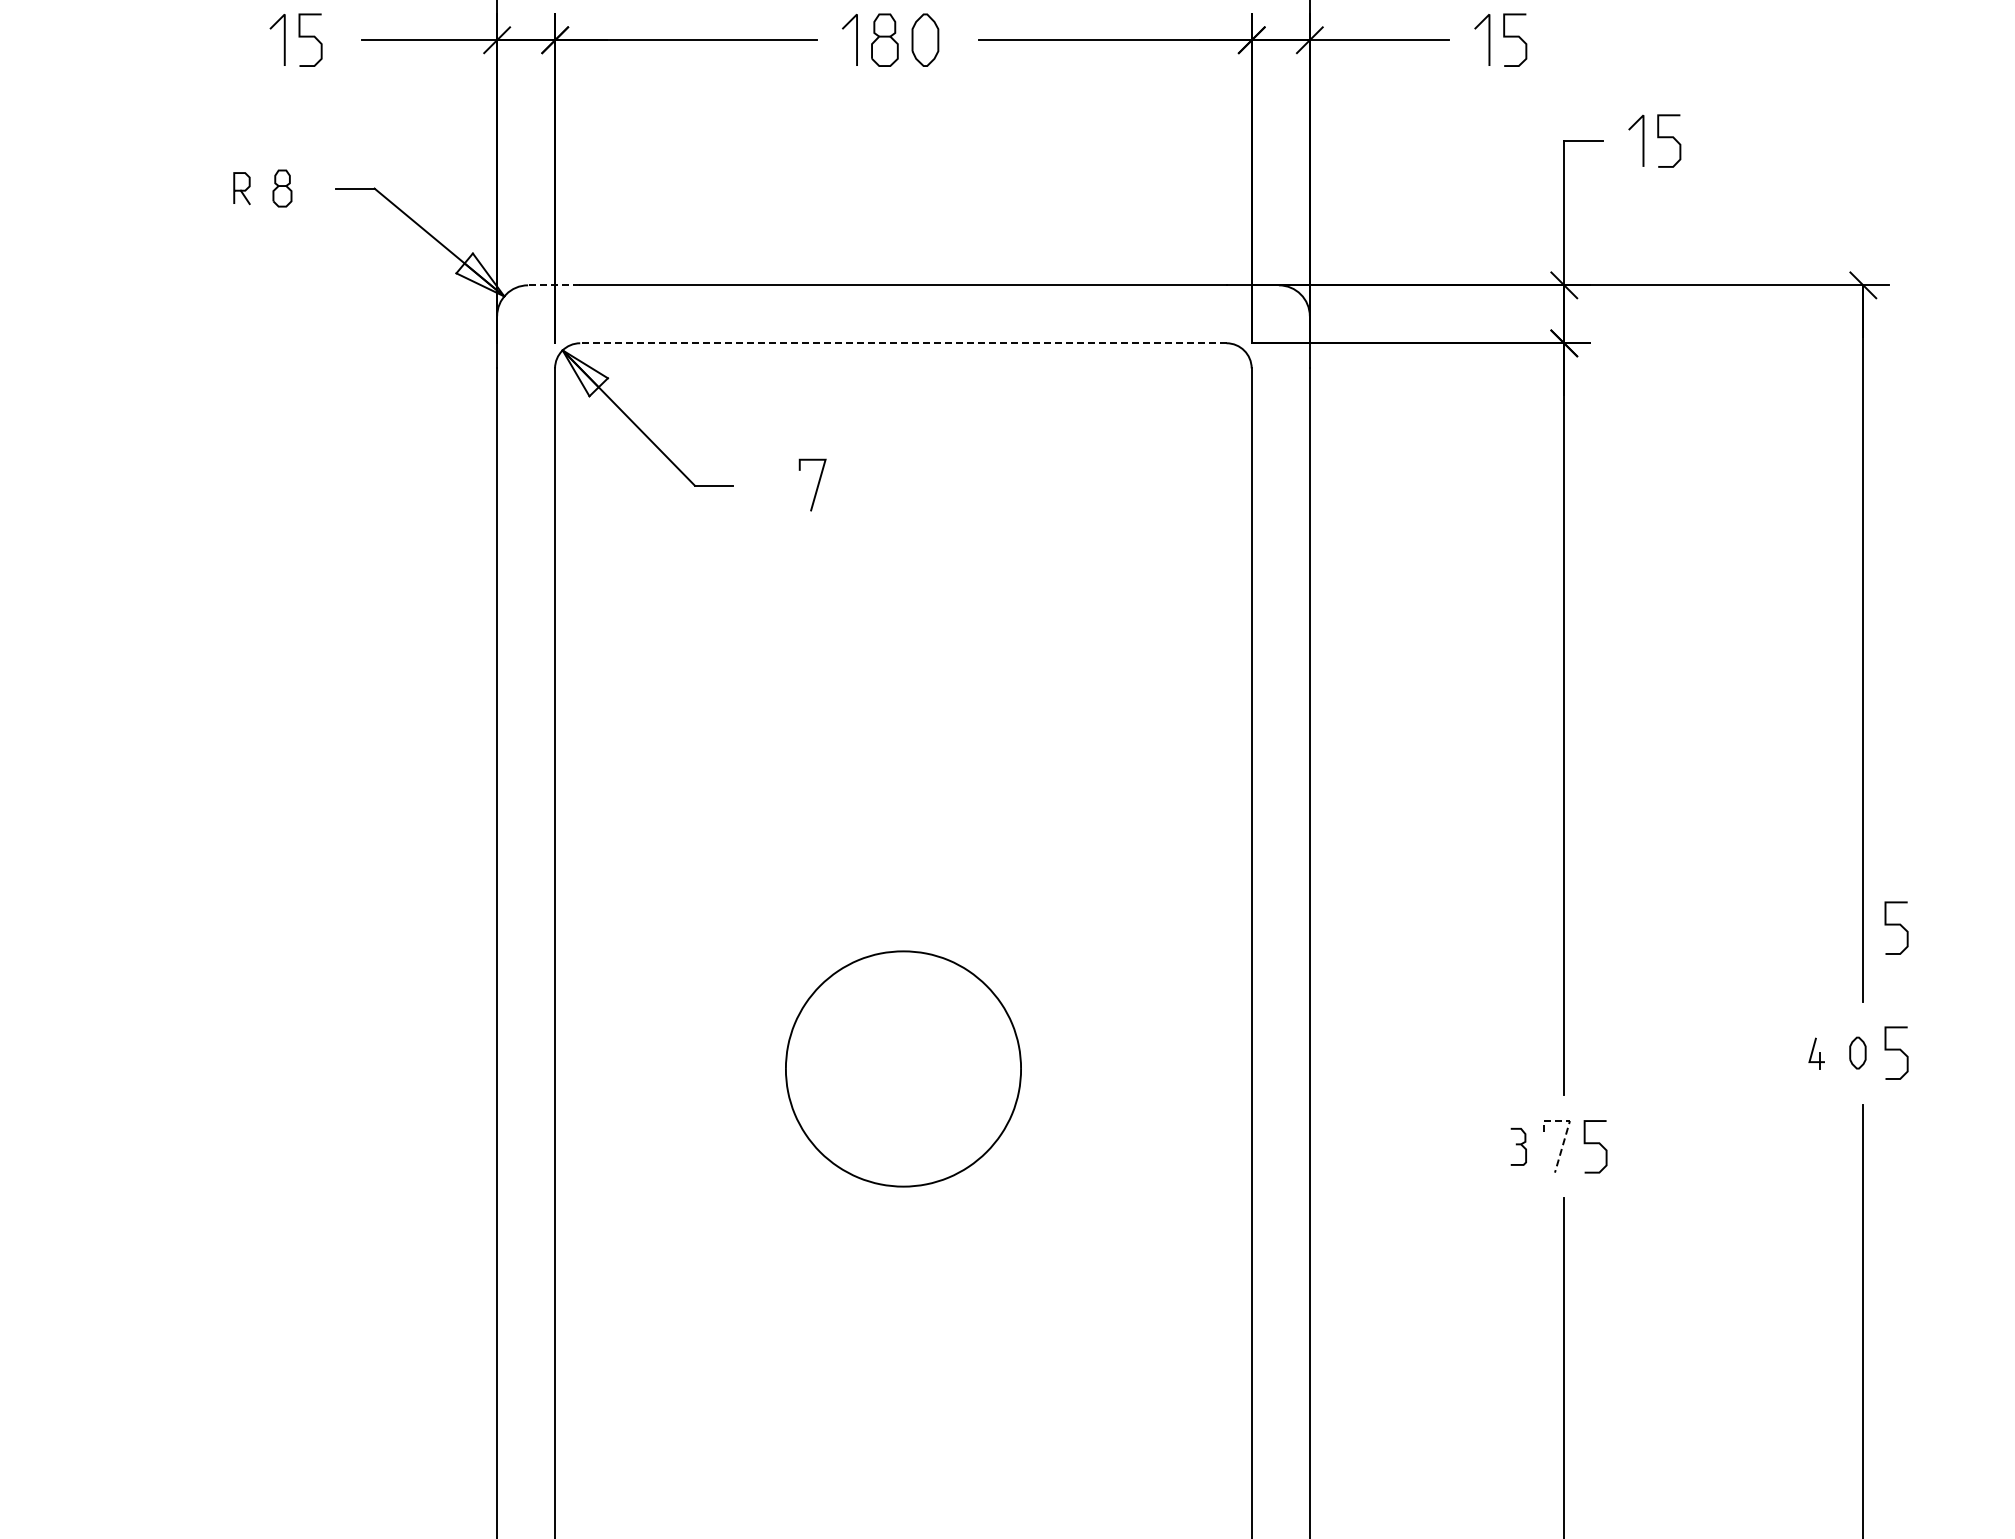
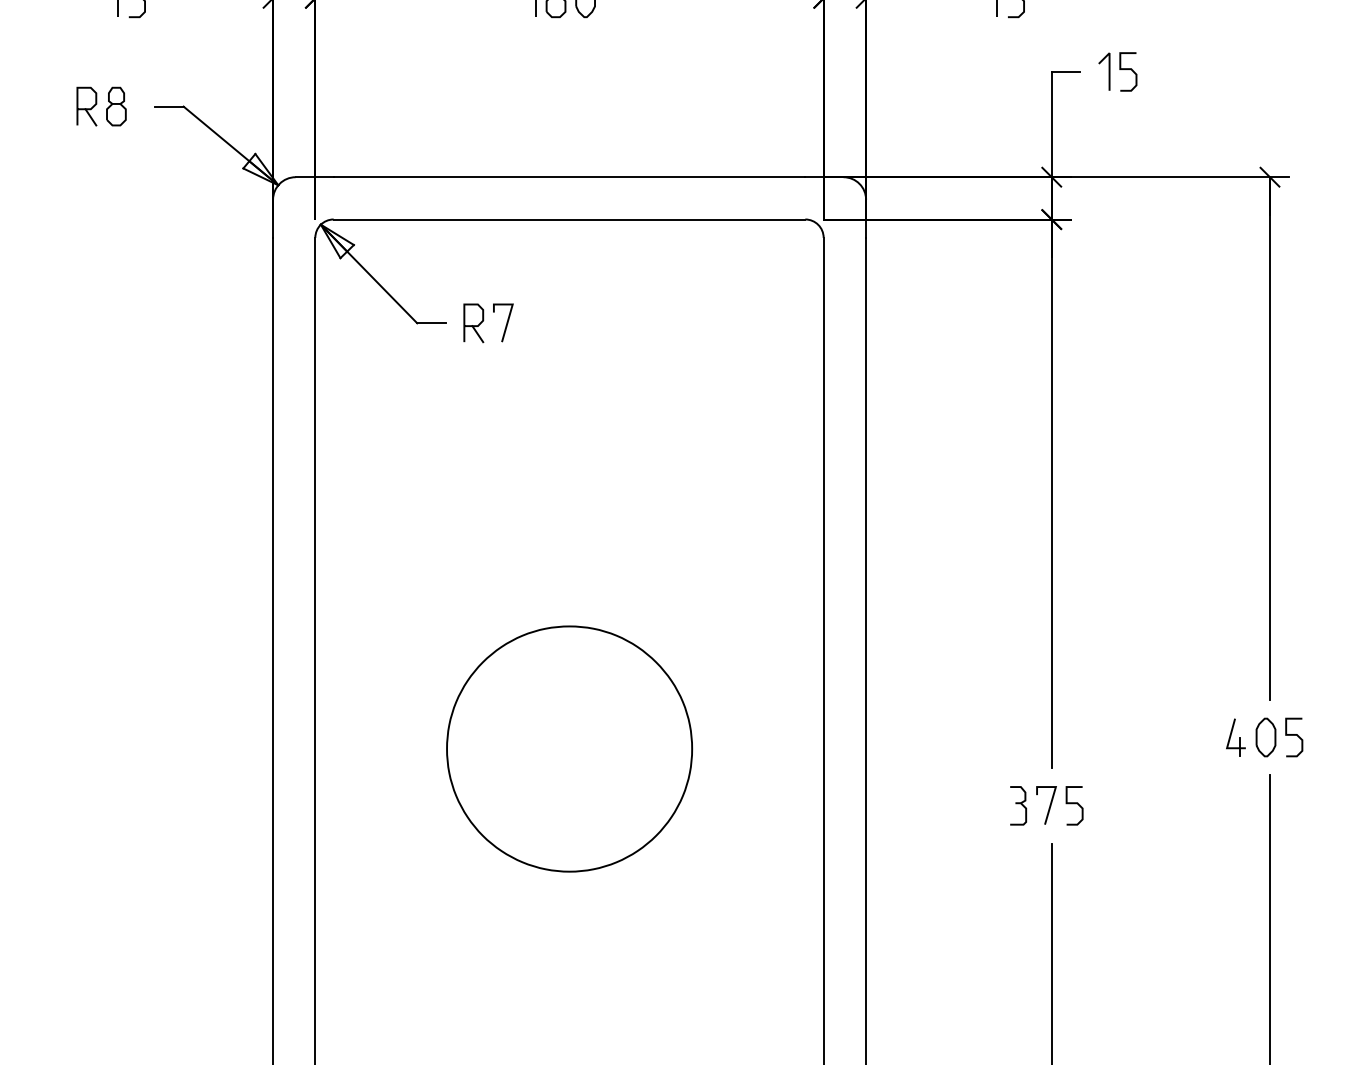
part: (241, 188) -> (86, 106), size x1.67
part: (282, 188) -> (116, 106), size x1.43
line: (553, 285) -> (314, 177), dashed -> solid
line: (902, 343) -> (568, 219), dashed -> solid
part: (772, 485) -> (474, 323), added
curve: (1896, 925) -> (1294, 644), removed
part: (1857, 1052) -> (1265, 737), size x1.67
part: (1816, 1053) -> (1235, 737), size x1.67
part: (903, 1068) -> (569, 748), size x1.43
line: (1568, 1127) -> (1054, 791), dashed -> solid
part: (1518, 1146) -> (1018, 805), size x1.43

